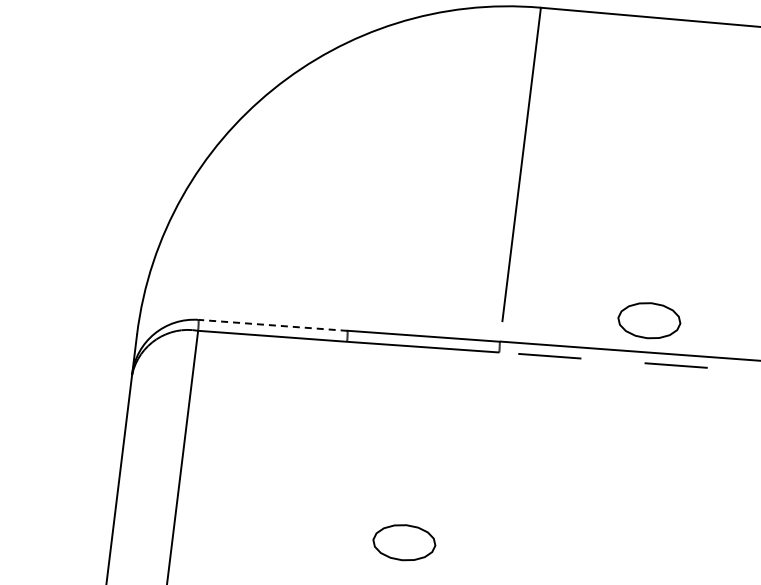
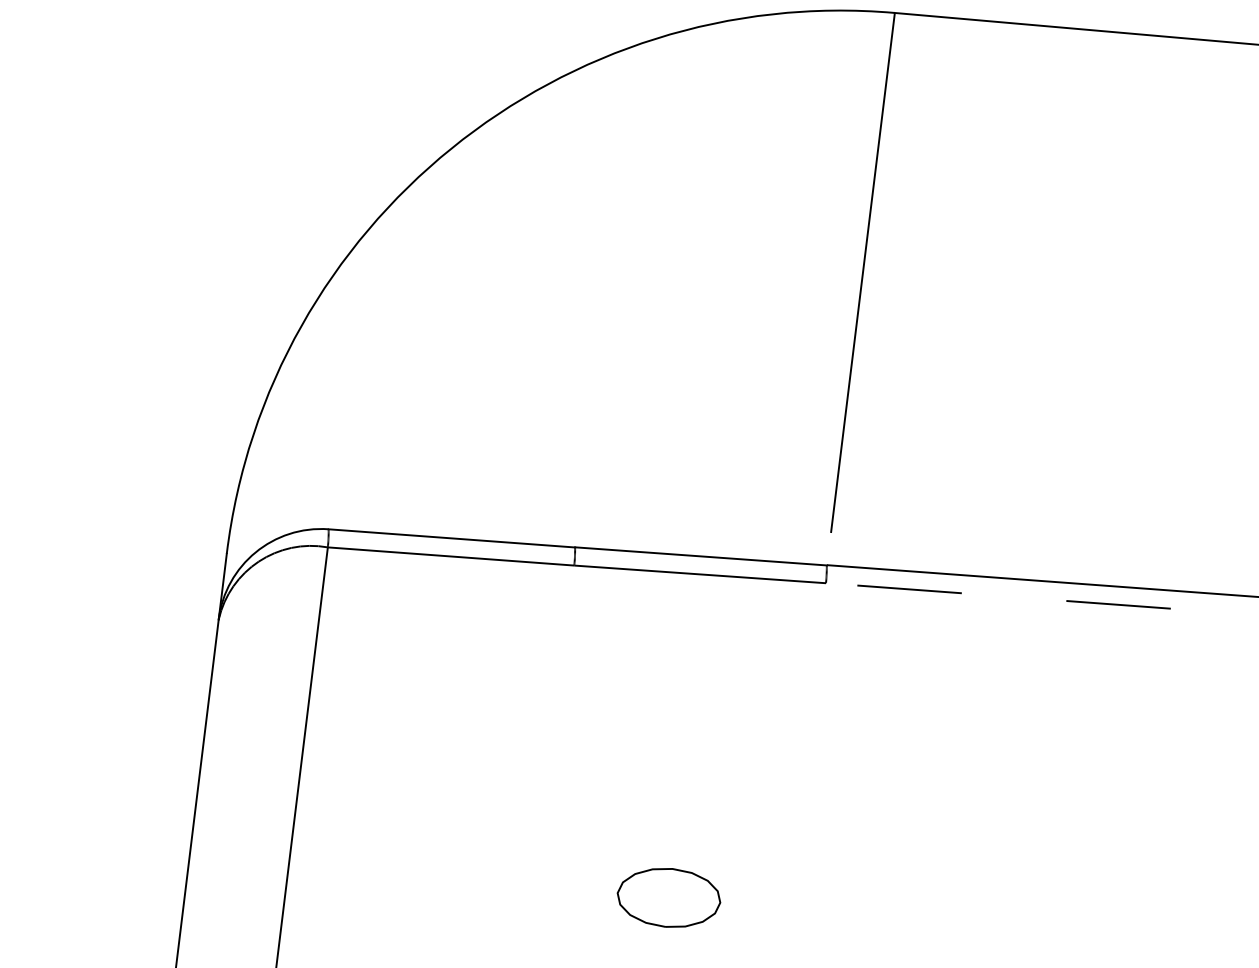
part: (649, 320) -> (1074, 530), removed
line: (273, 325) -> (452, 538), dashed -> solid

